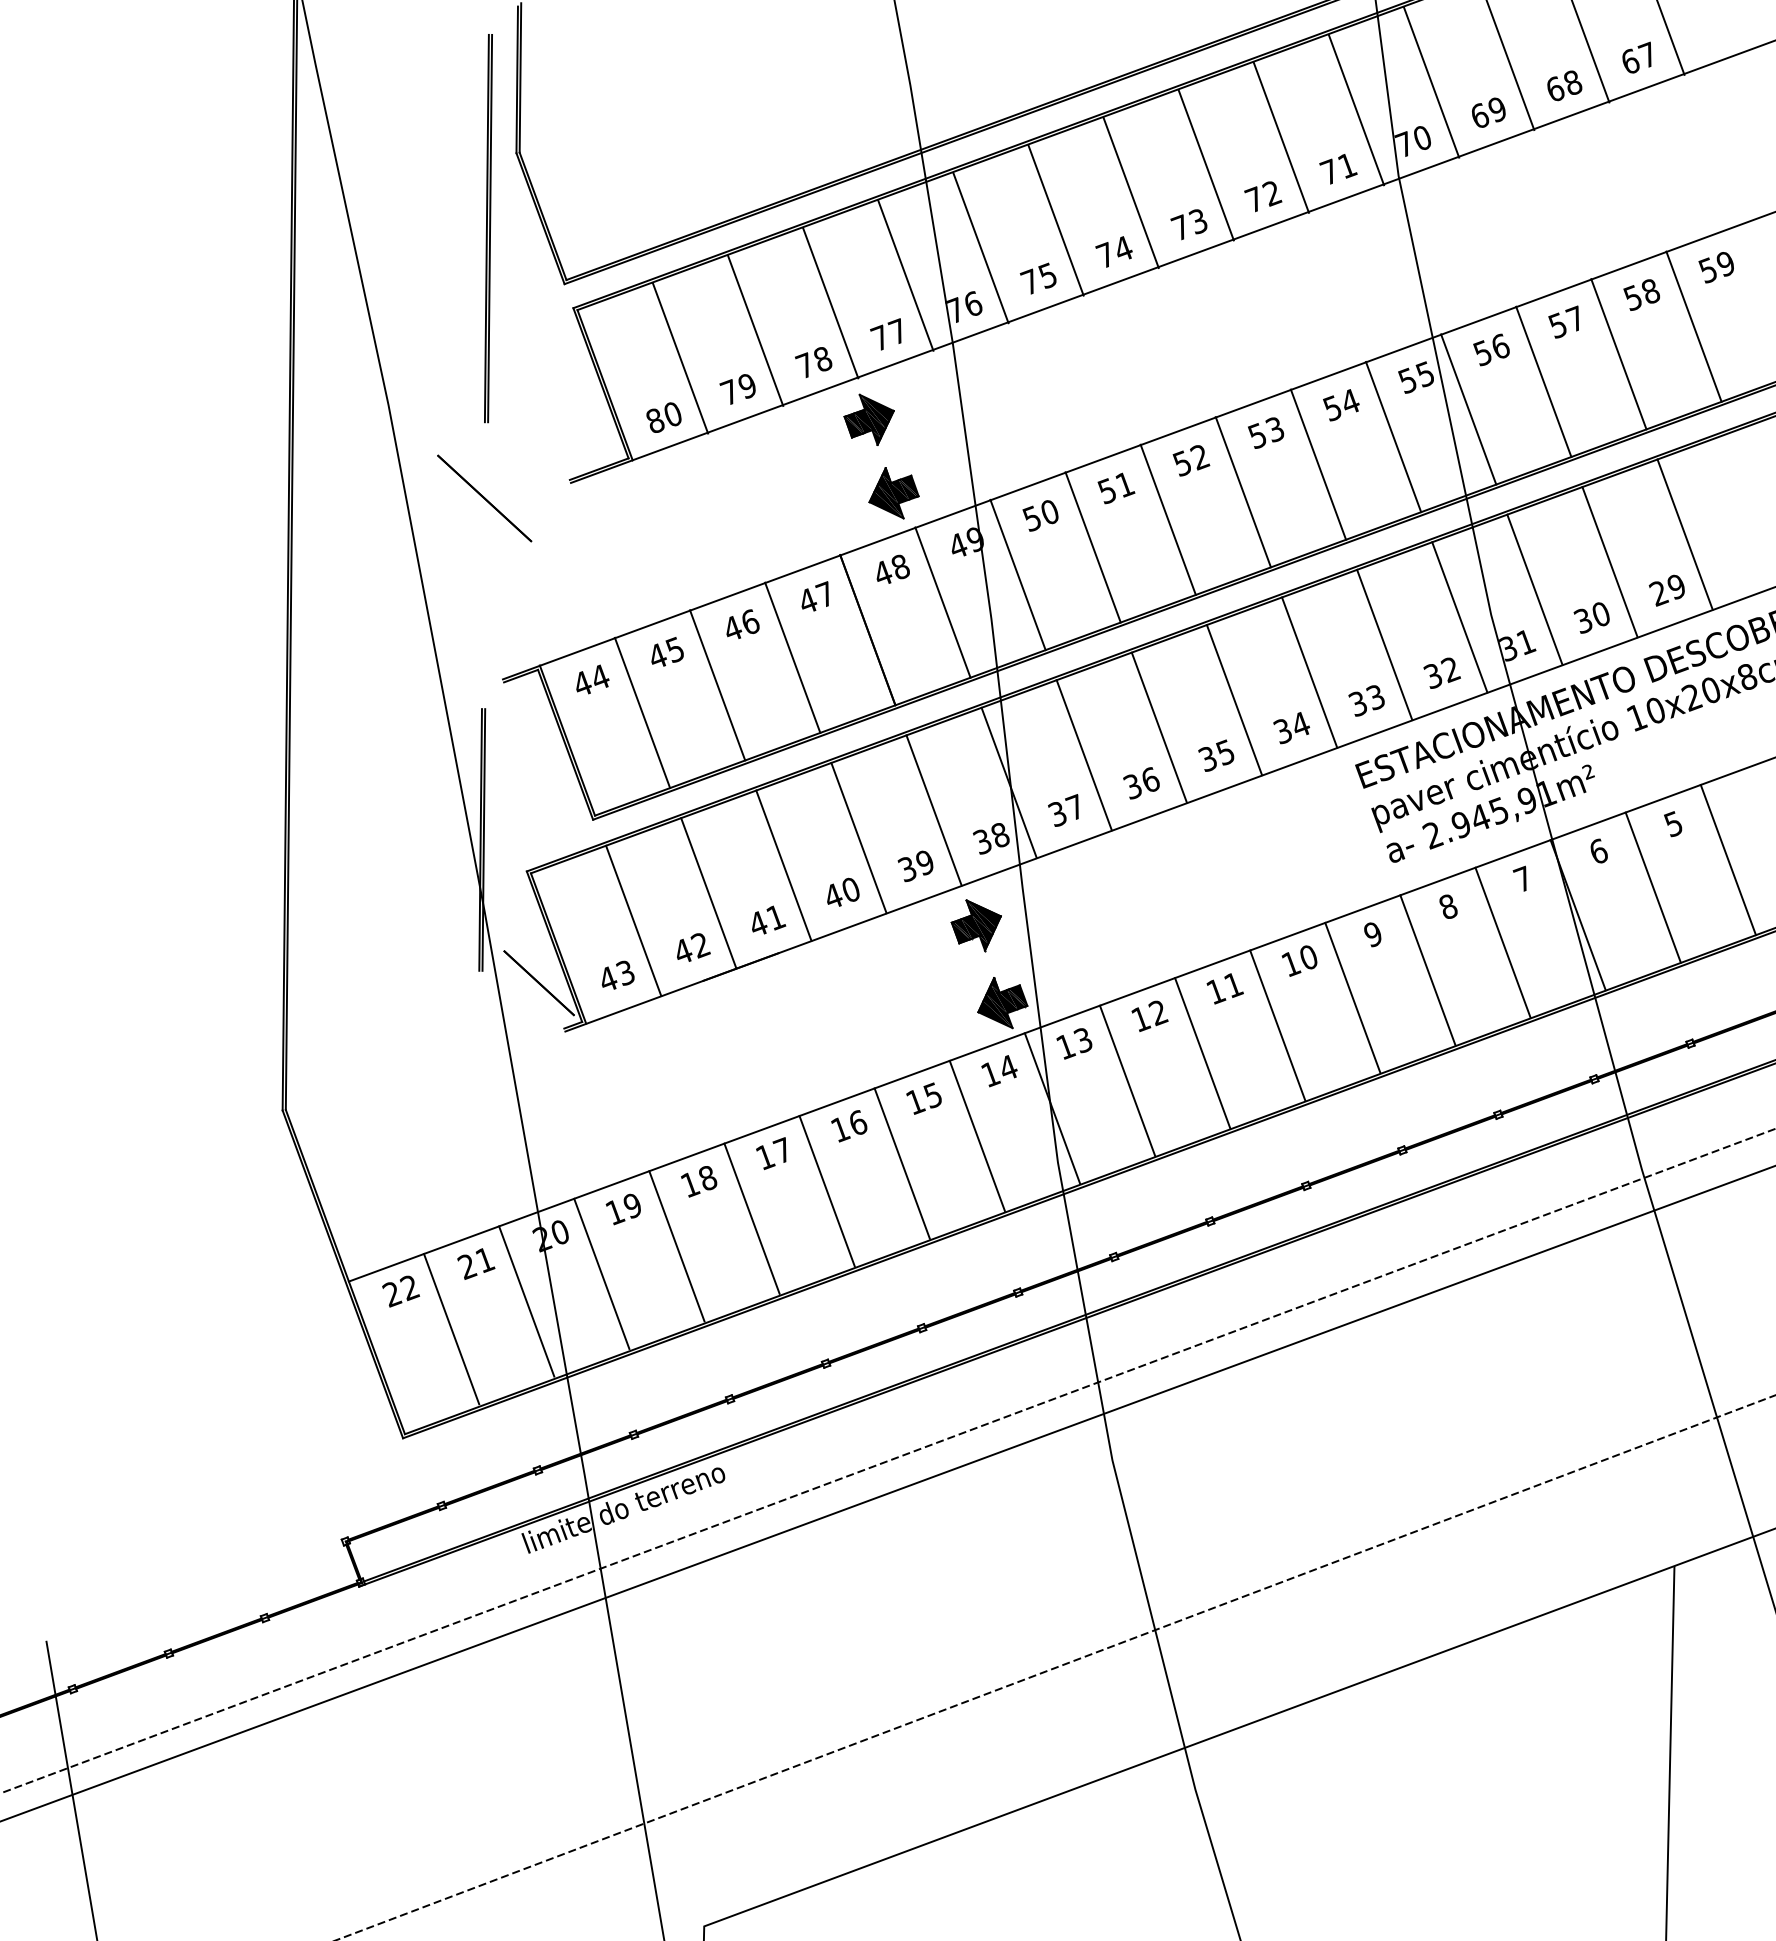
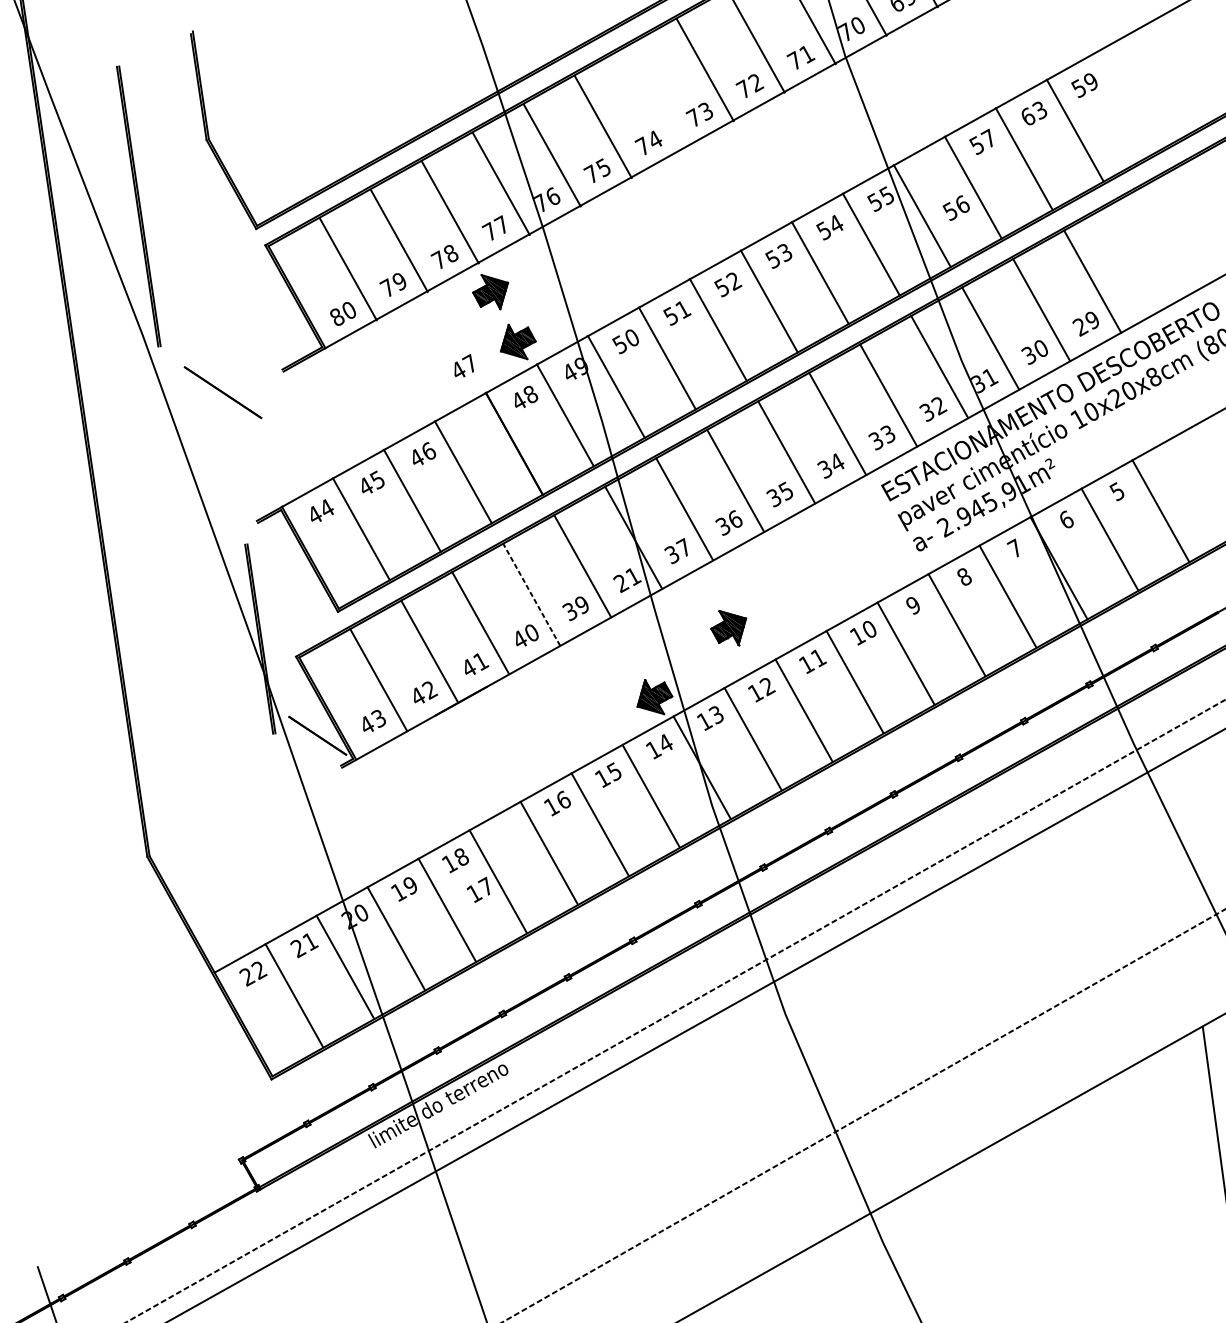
line: (1130, 192) -> (653, 98), removed
part: (488, 228) -> (138, 206), moved
text: (1641, 294) -> (1033, 113), 58 -> 63
text: (1491, 349) -> (956, 207), moved
text: (814, 596) -> (462, 366), moved
line: (858, 837) -> (531, 594), solid -> dashed
text: (991, 839) -> (627, 580), 38 -> 21
part: (975, 925) -> (728, 628), moved
text: (771, 1153) -> (478, 890), moved

